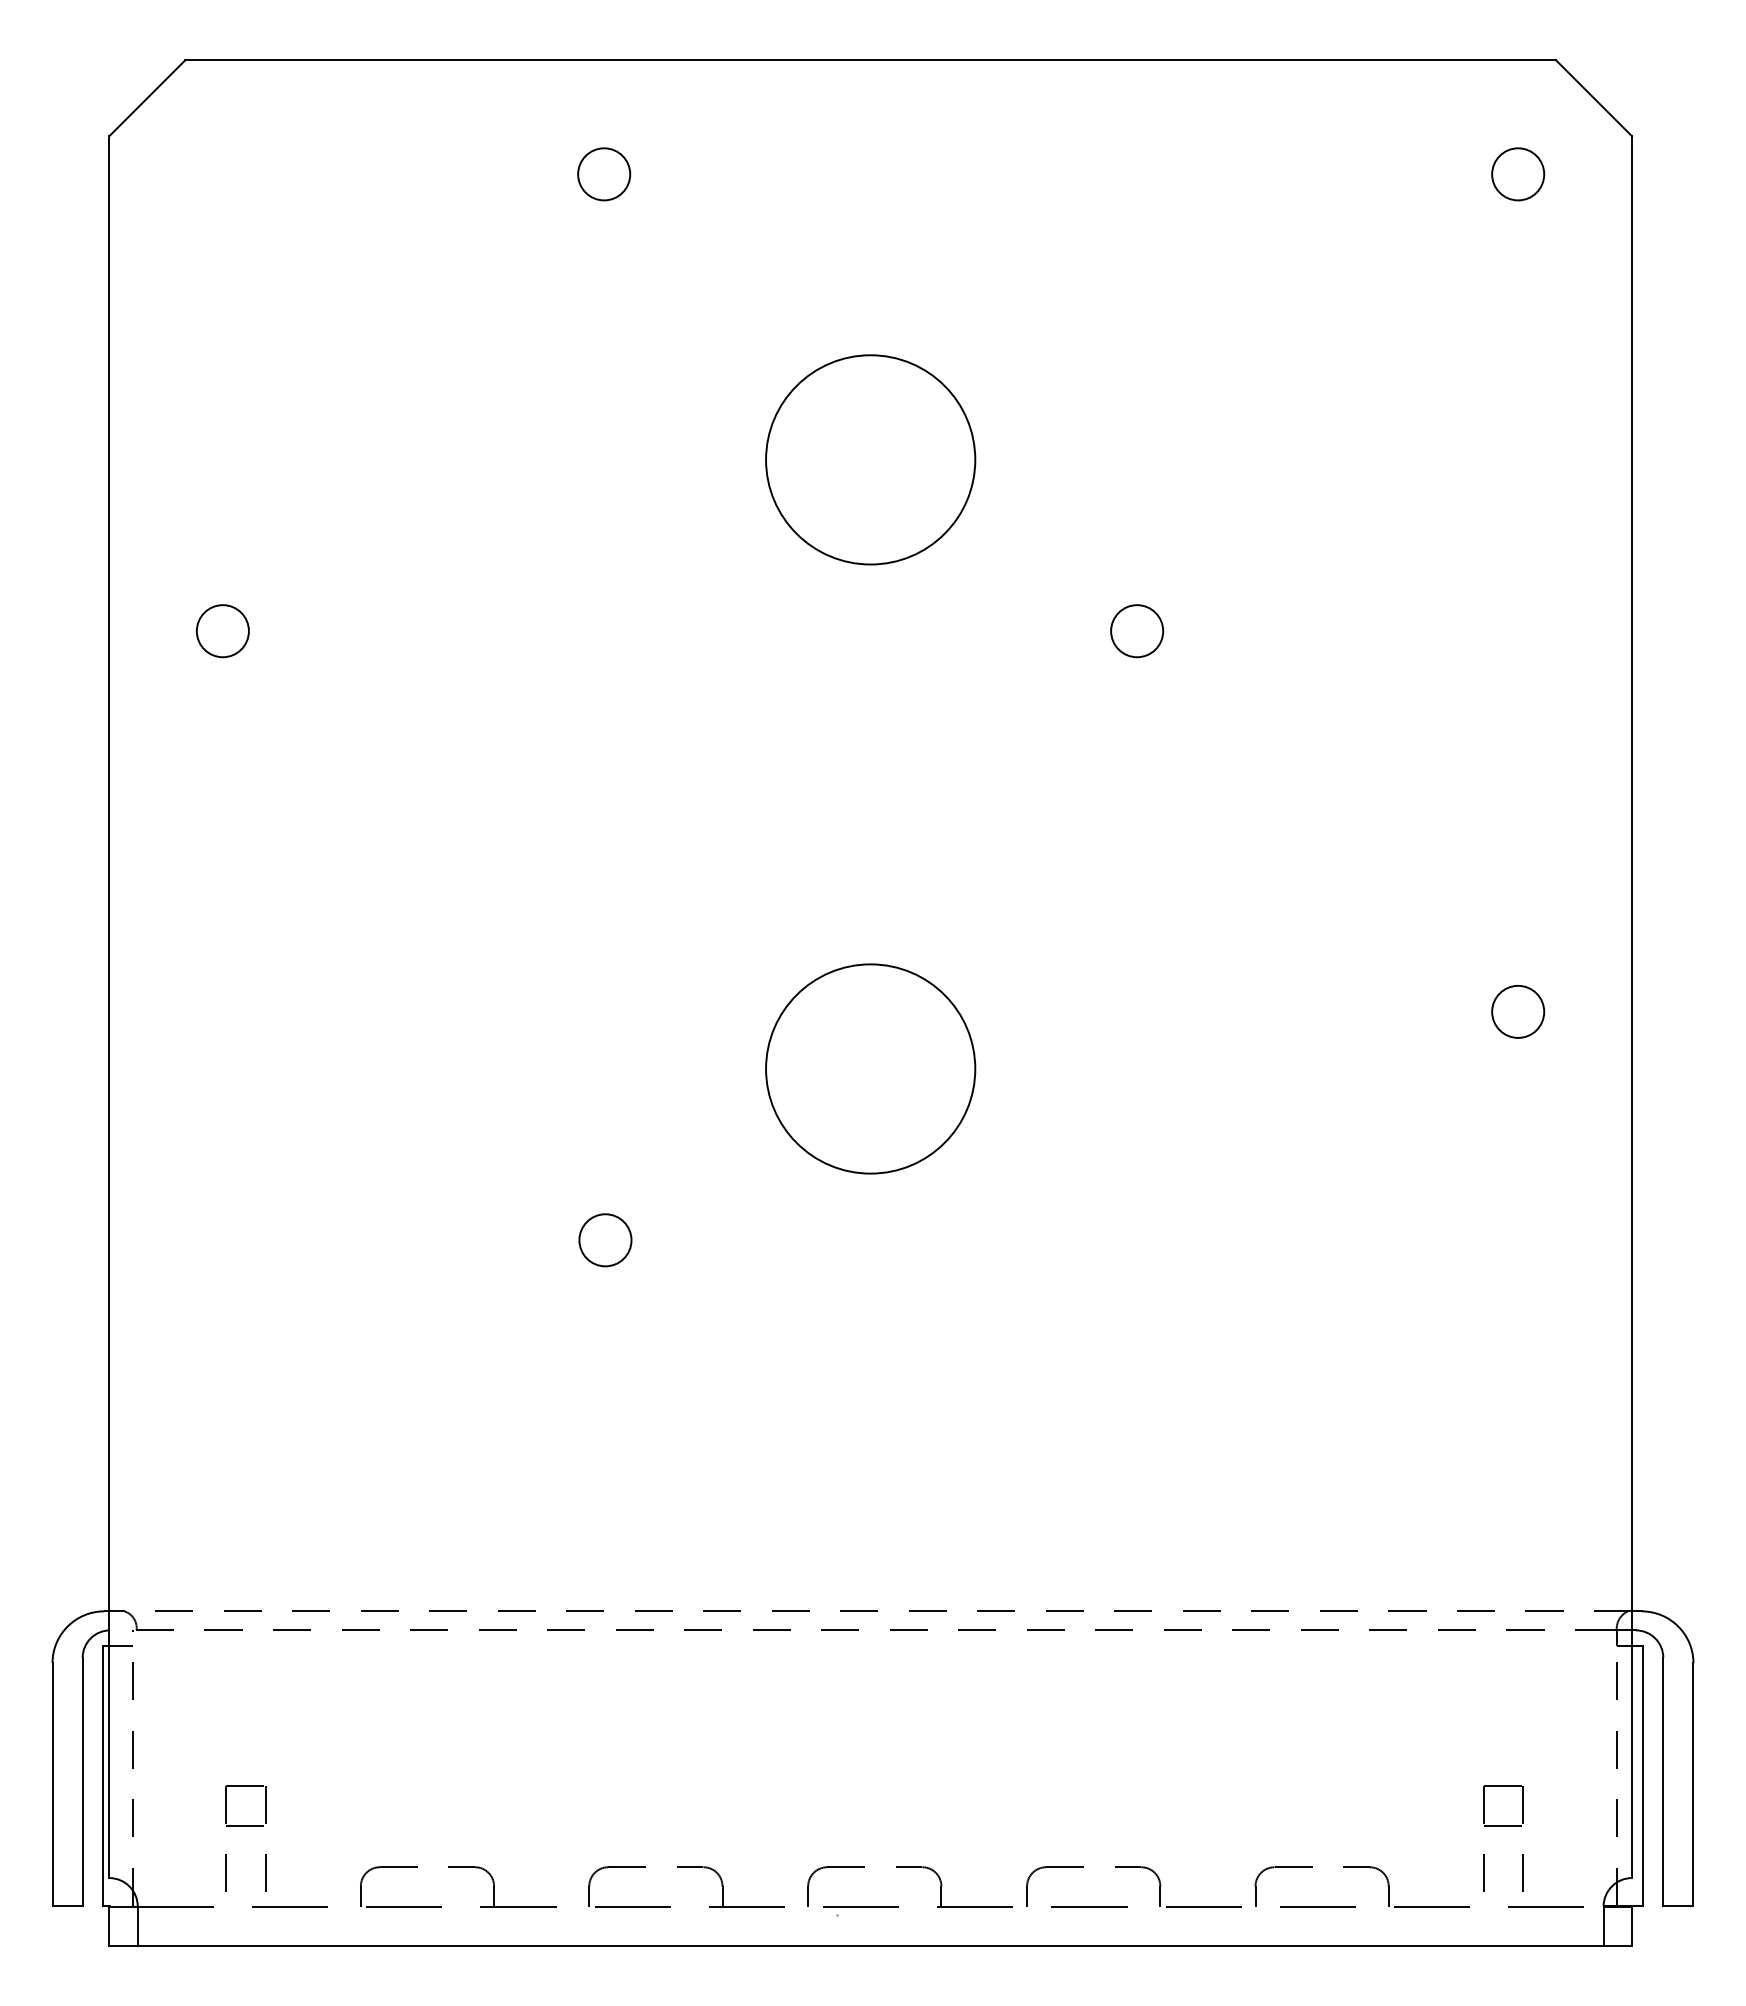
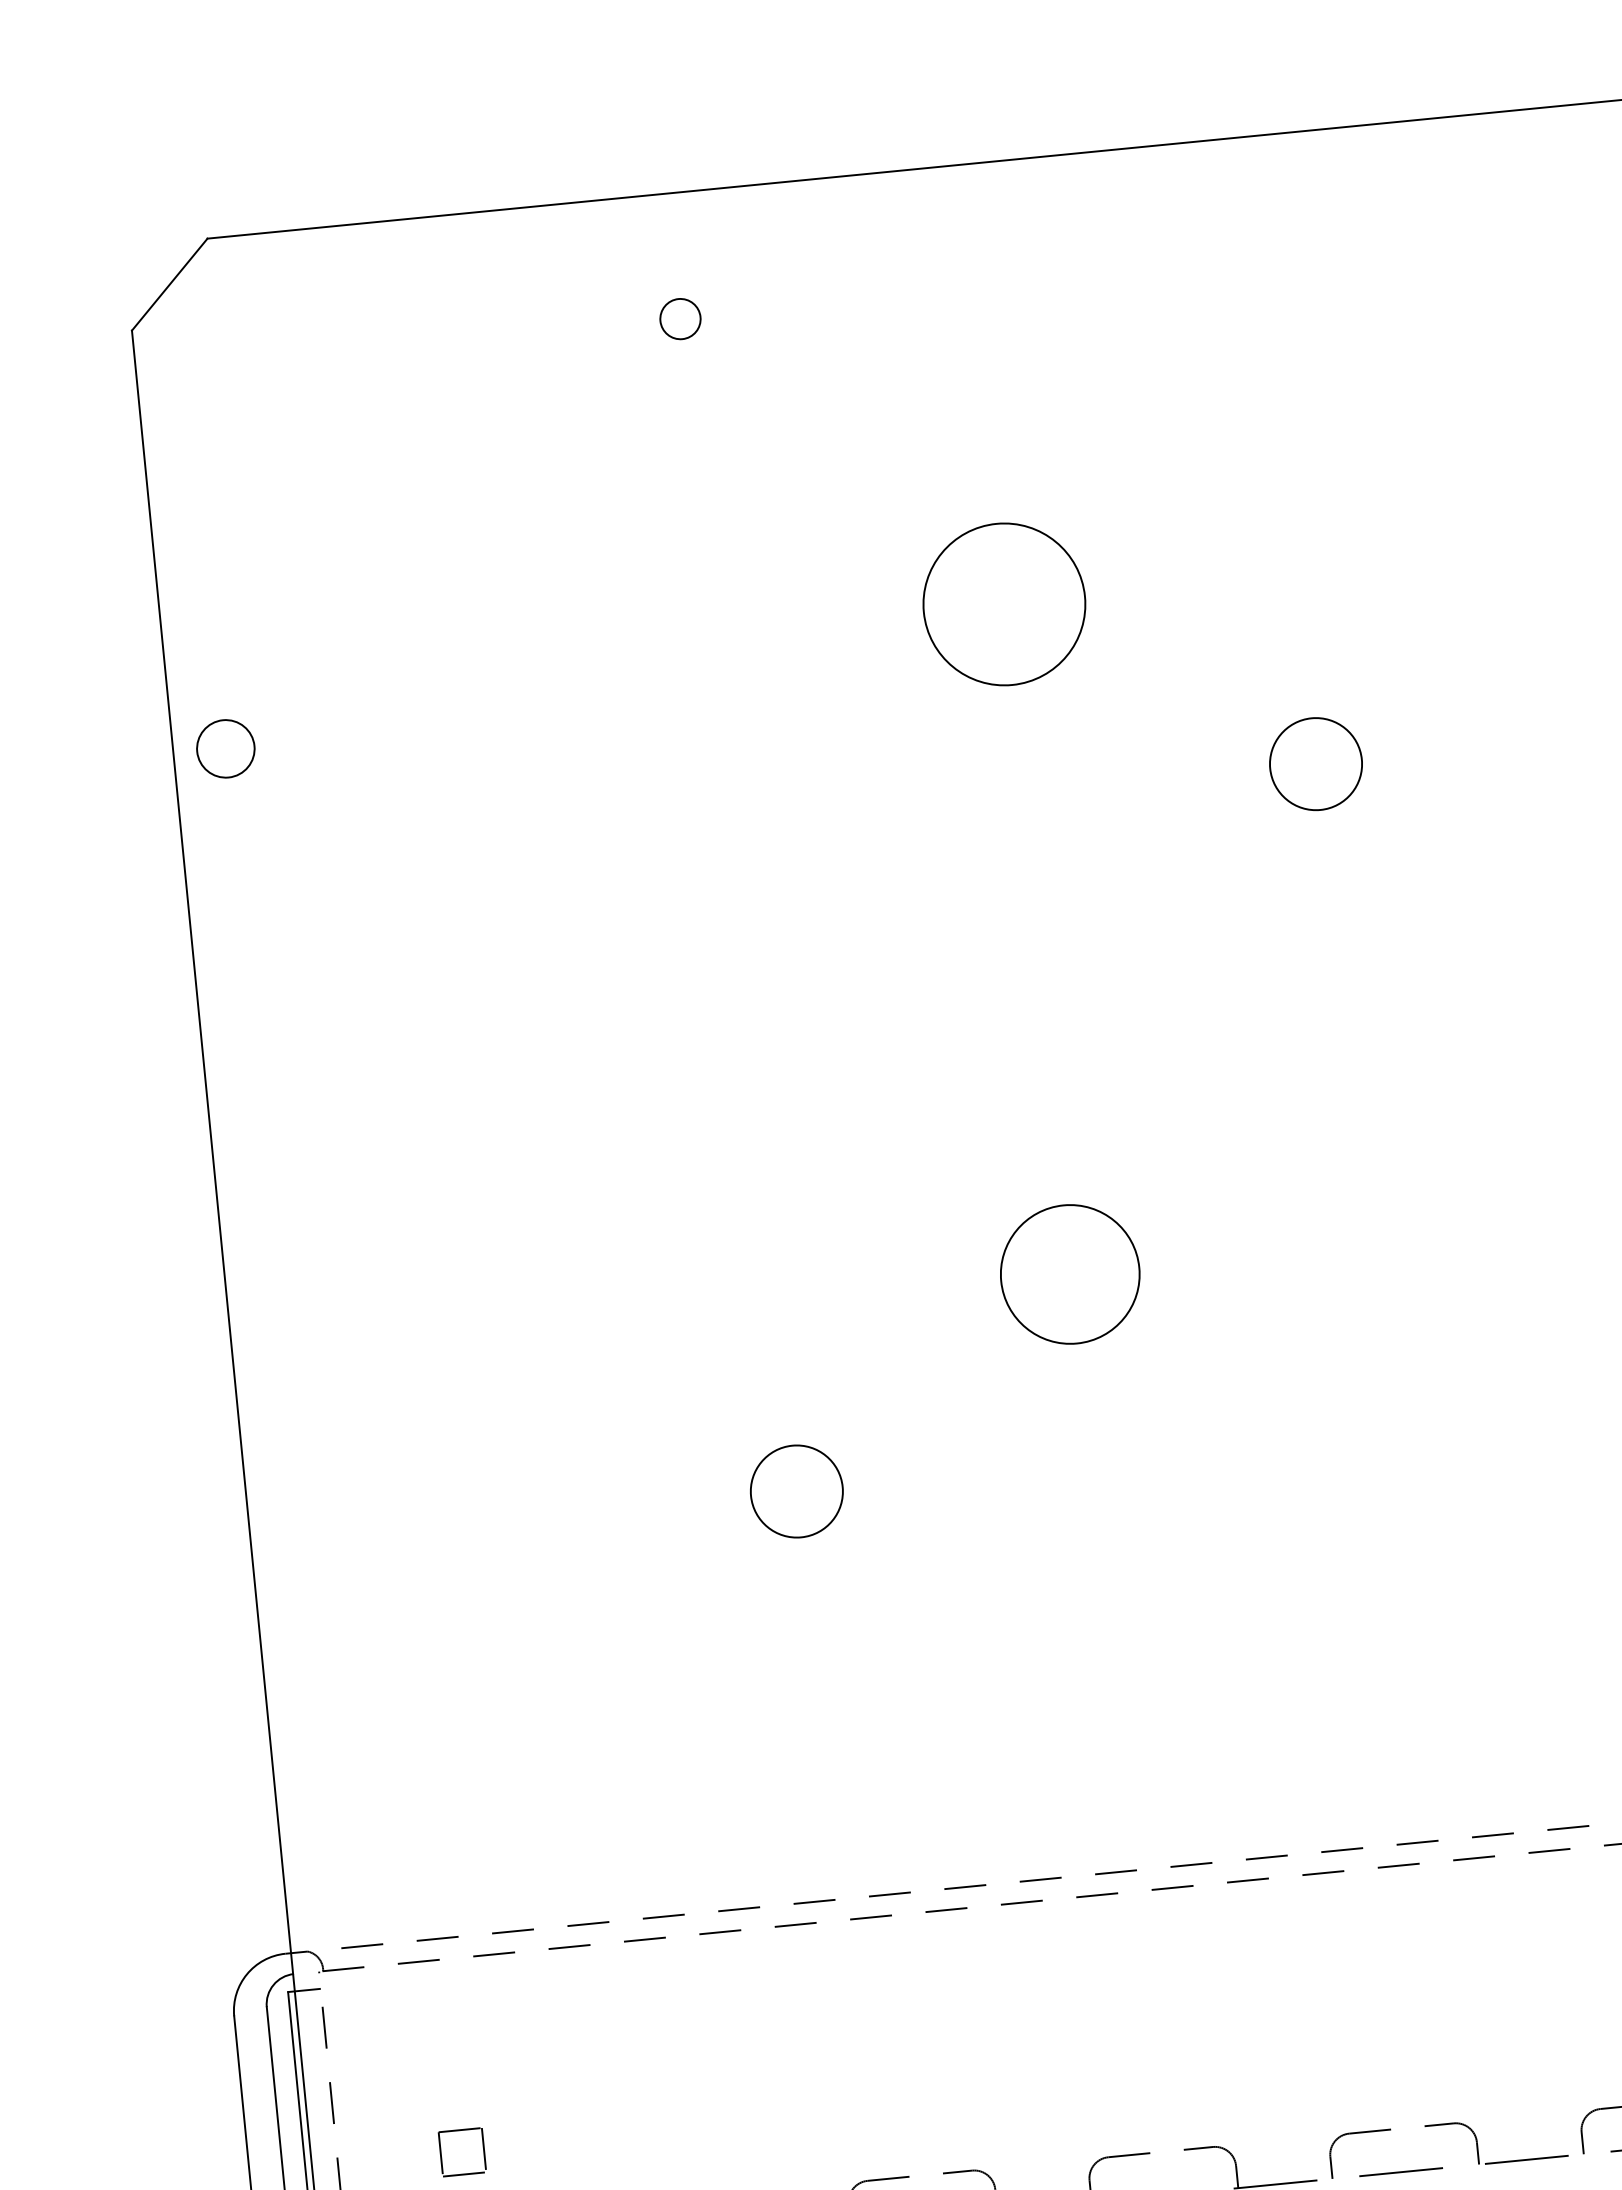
circle: (604, 174) -> (680, 319), size x0.7
circle: (870, 459) -> (1004, 604), size x0.7
circle: (222, 631) -> (225, 749), moved
circle: (1137, 631) -> (1316, 764), size x1.6
circle: (870, 1068) -> (1069, 1273), size x0.6
circle: (605, 1240) -> (796, 1491), size x1.6

